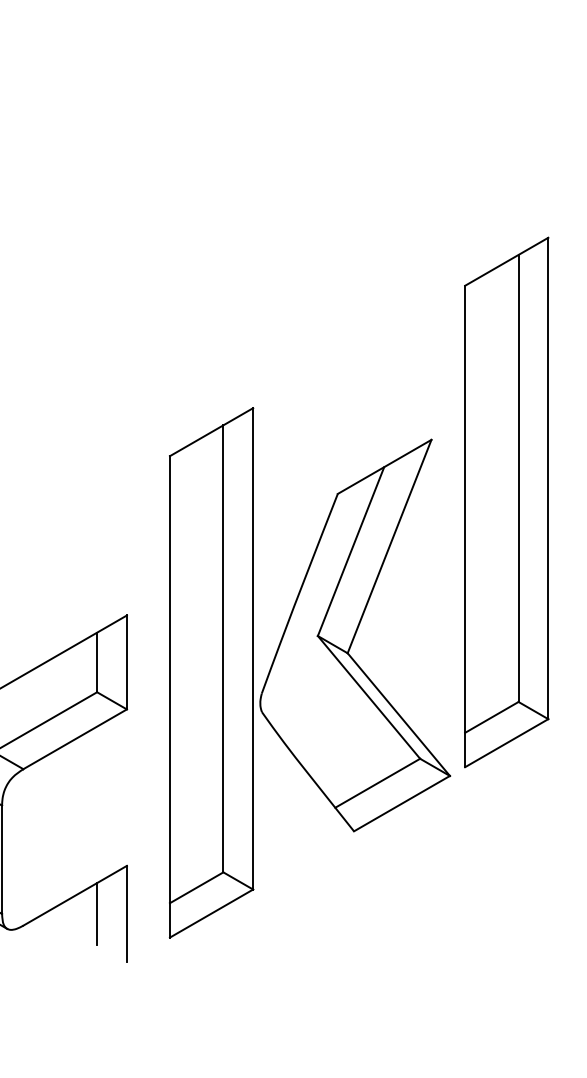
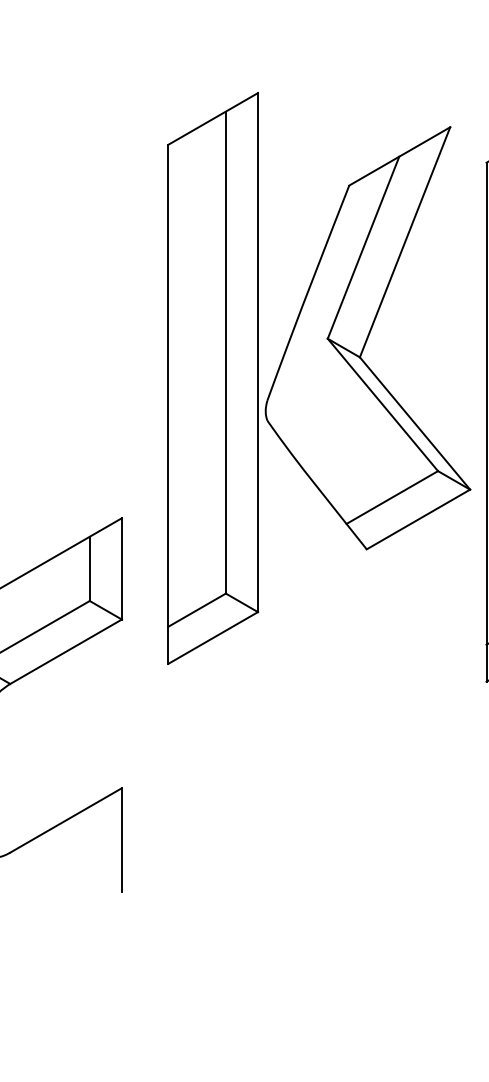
part: (309, 672) -> (318, 378), moved
line: (97, 914) -> (90, 840), removed

